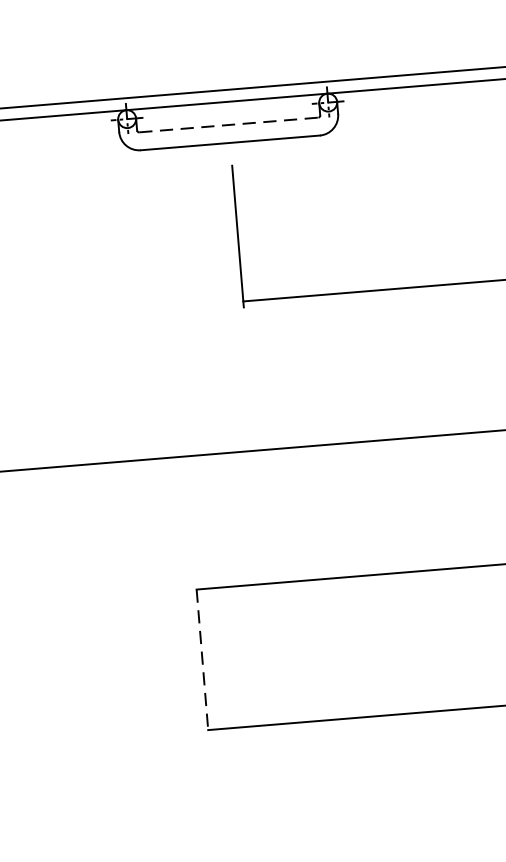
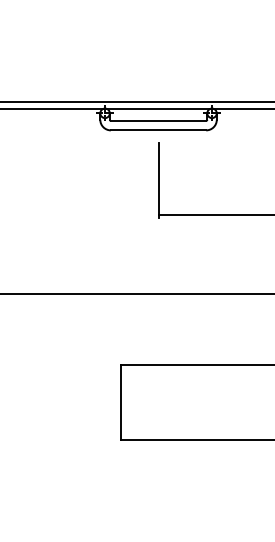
line: (228, 124) -> (158, 120), dashed -> solid
line: (202, 660) -> (121, 402), dashed -> solid

